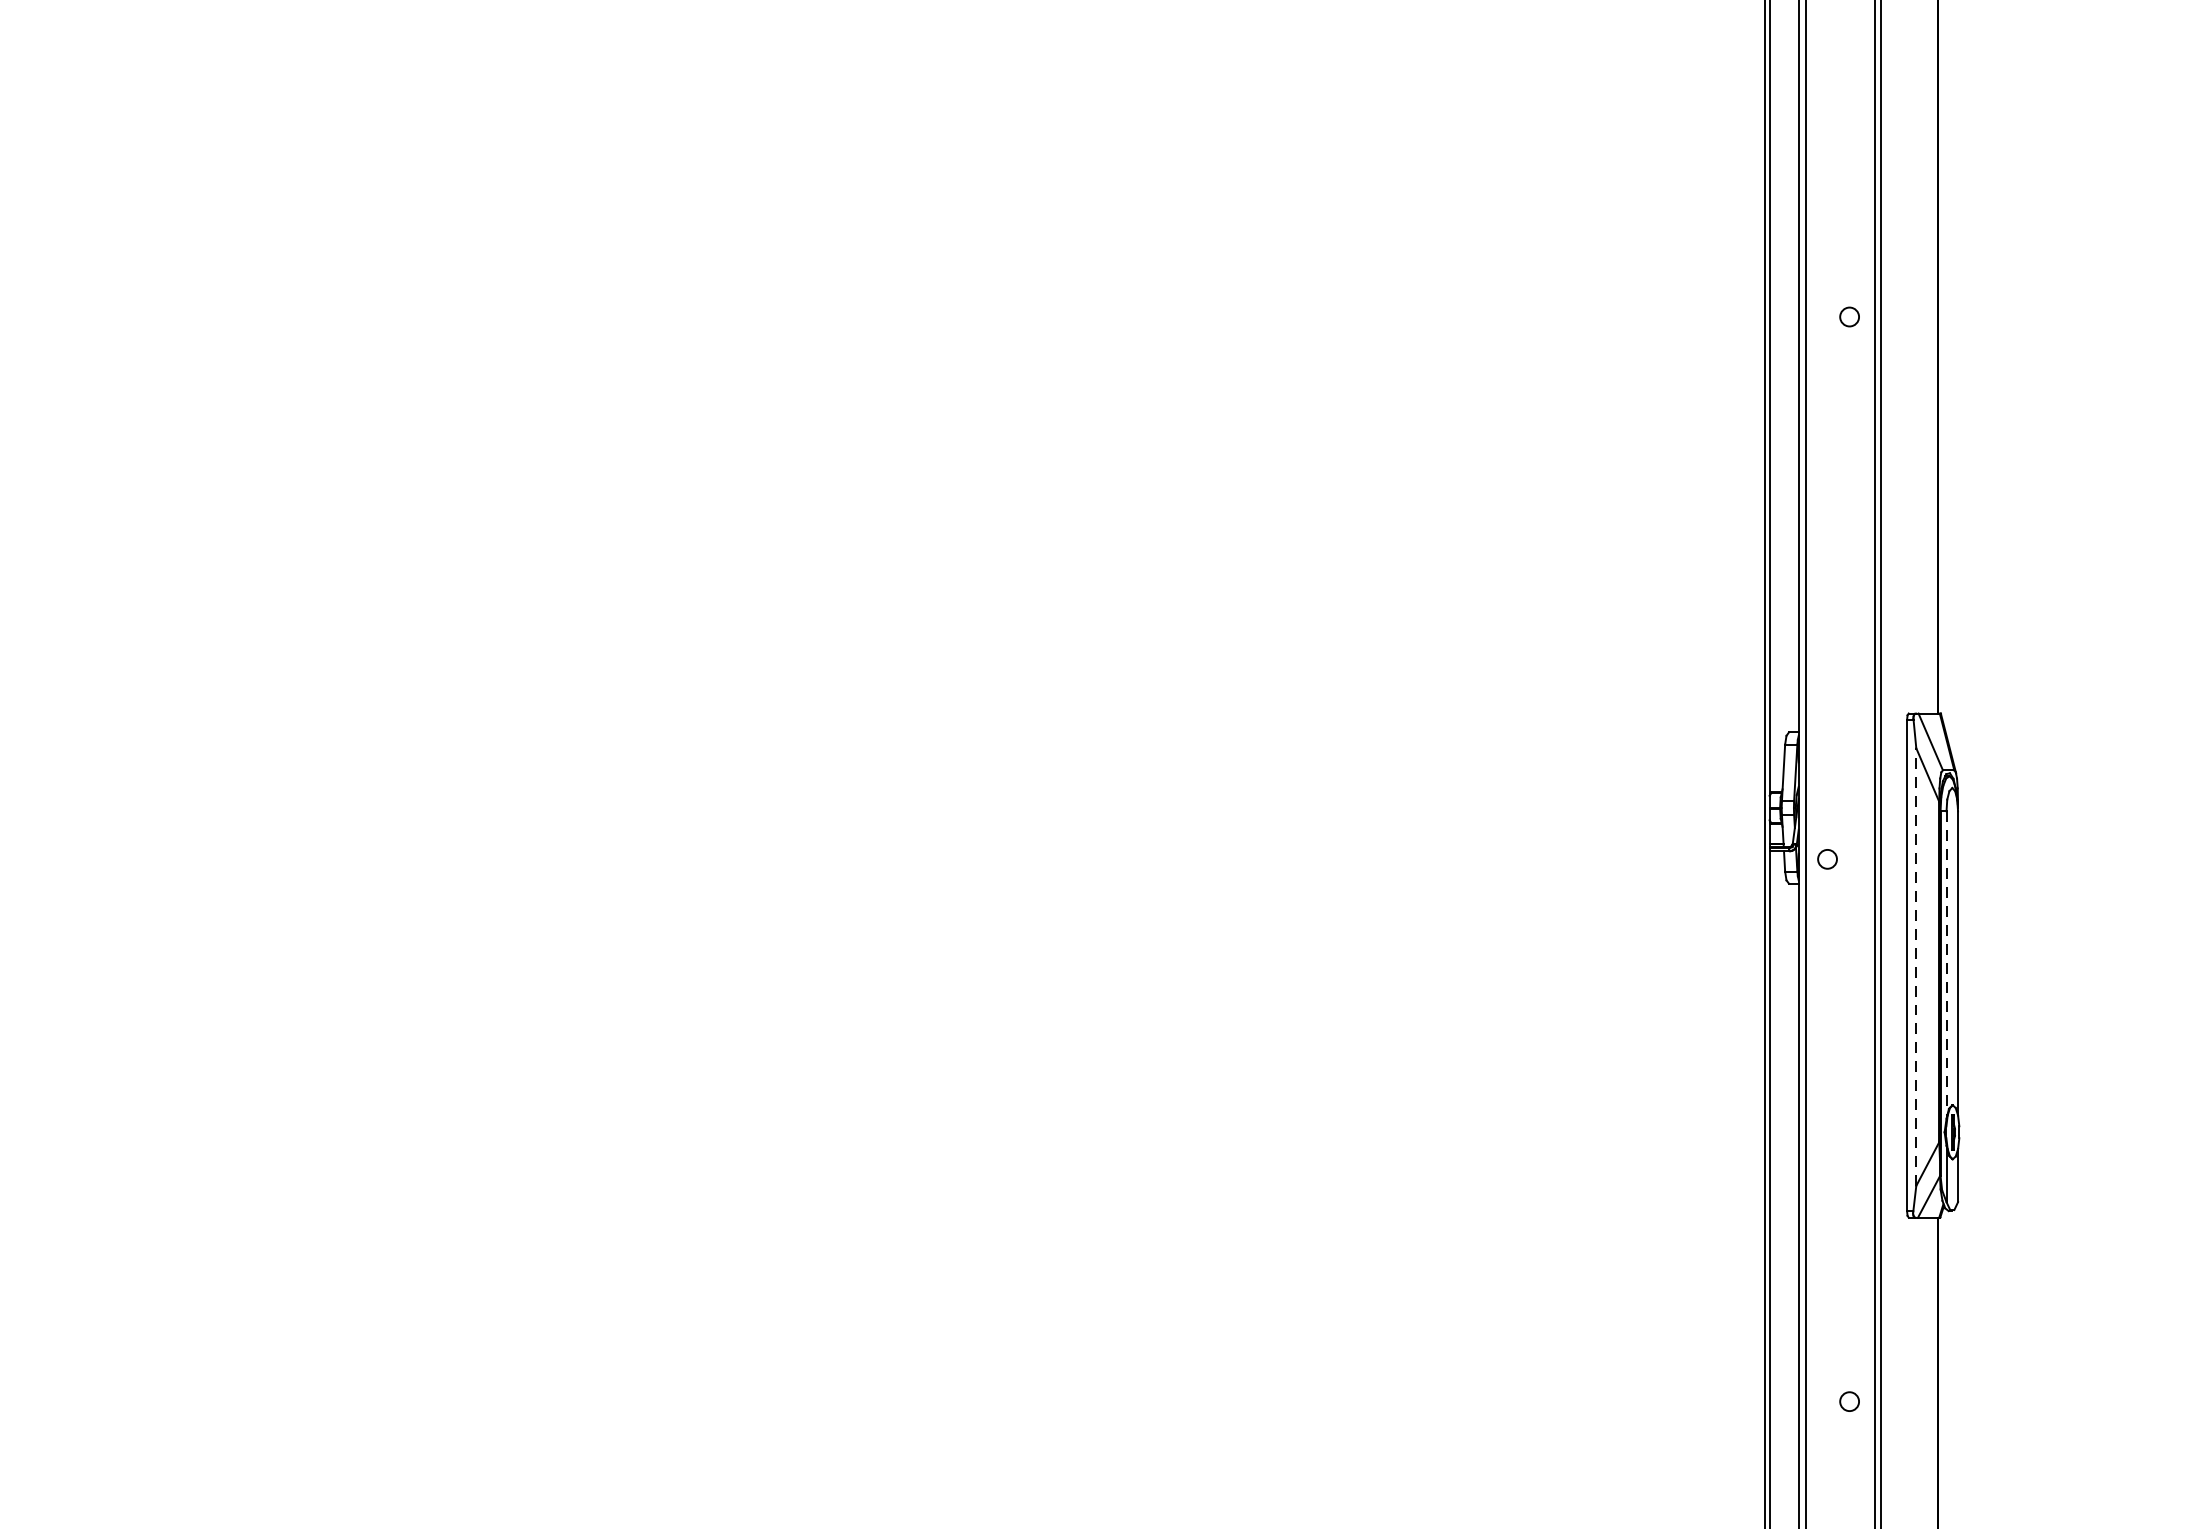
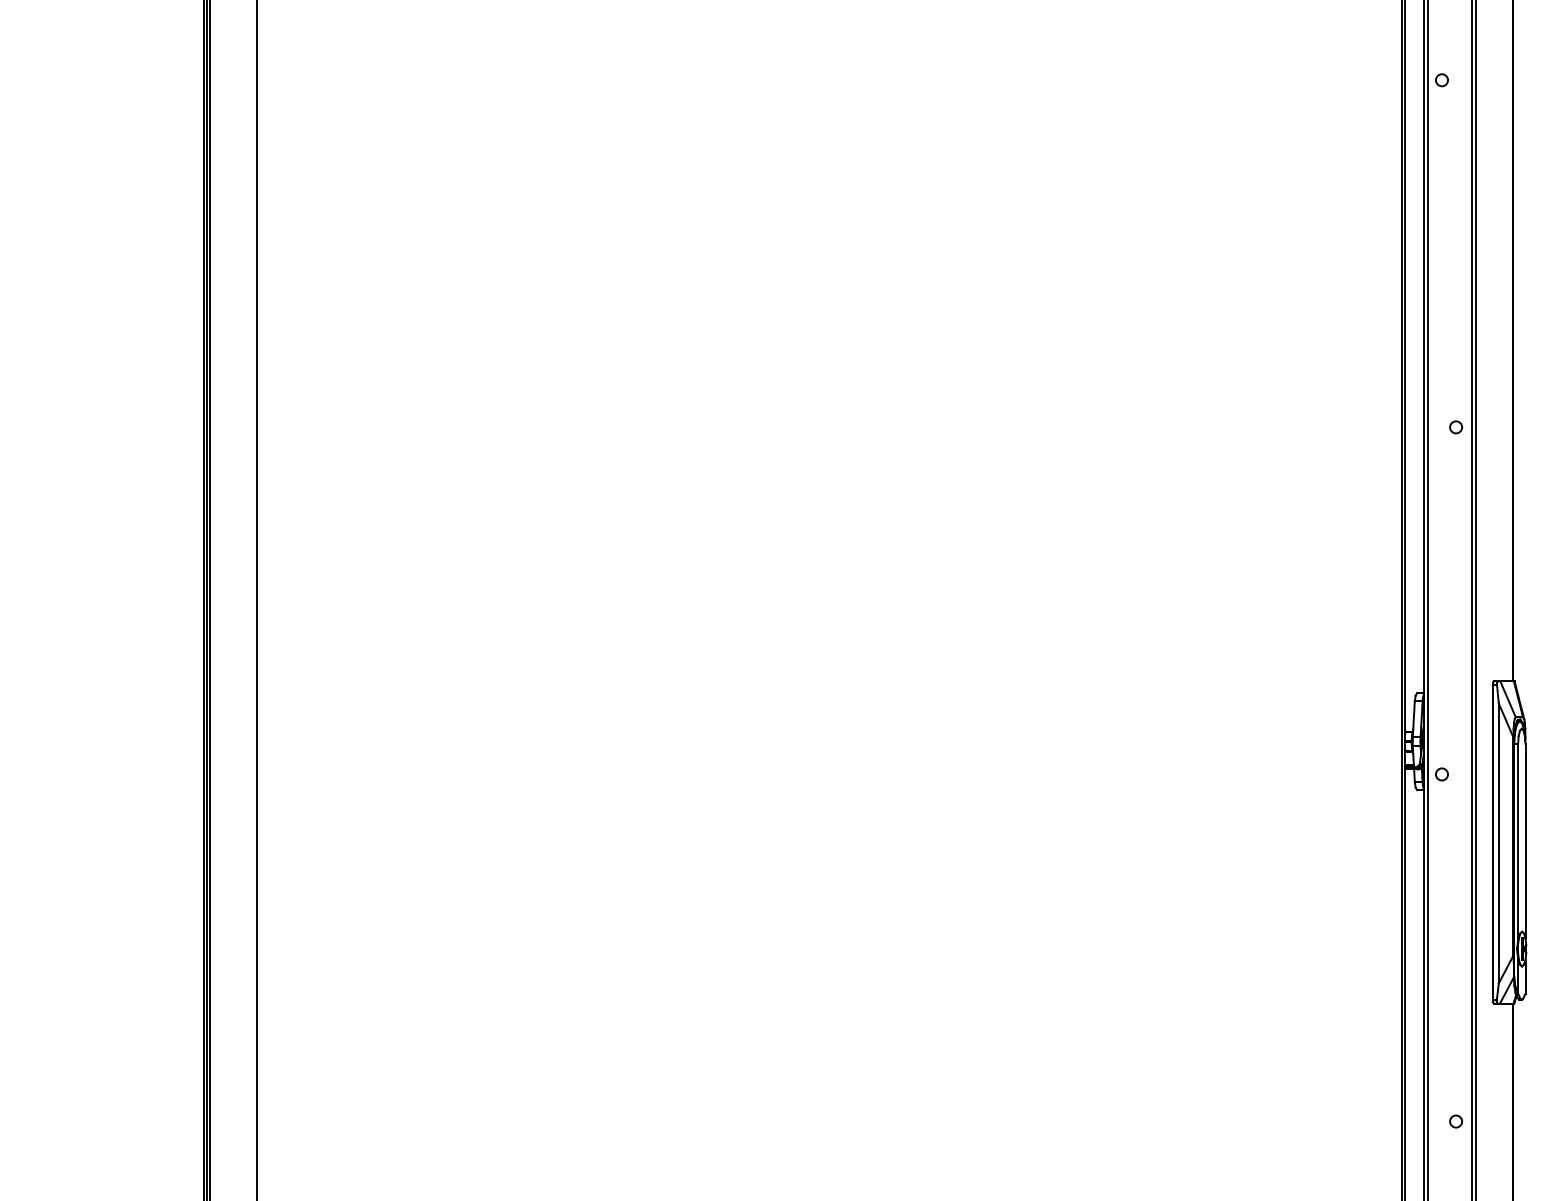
line: (1915, 965) -> (1498, 842), dashed -> solid
line: (1947, 965) -> (1518, 842), dashed -> solid

